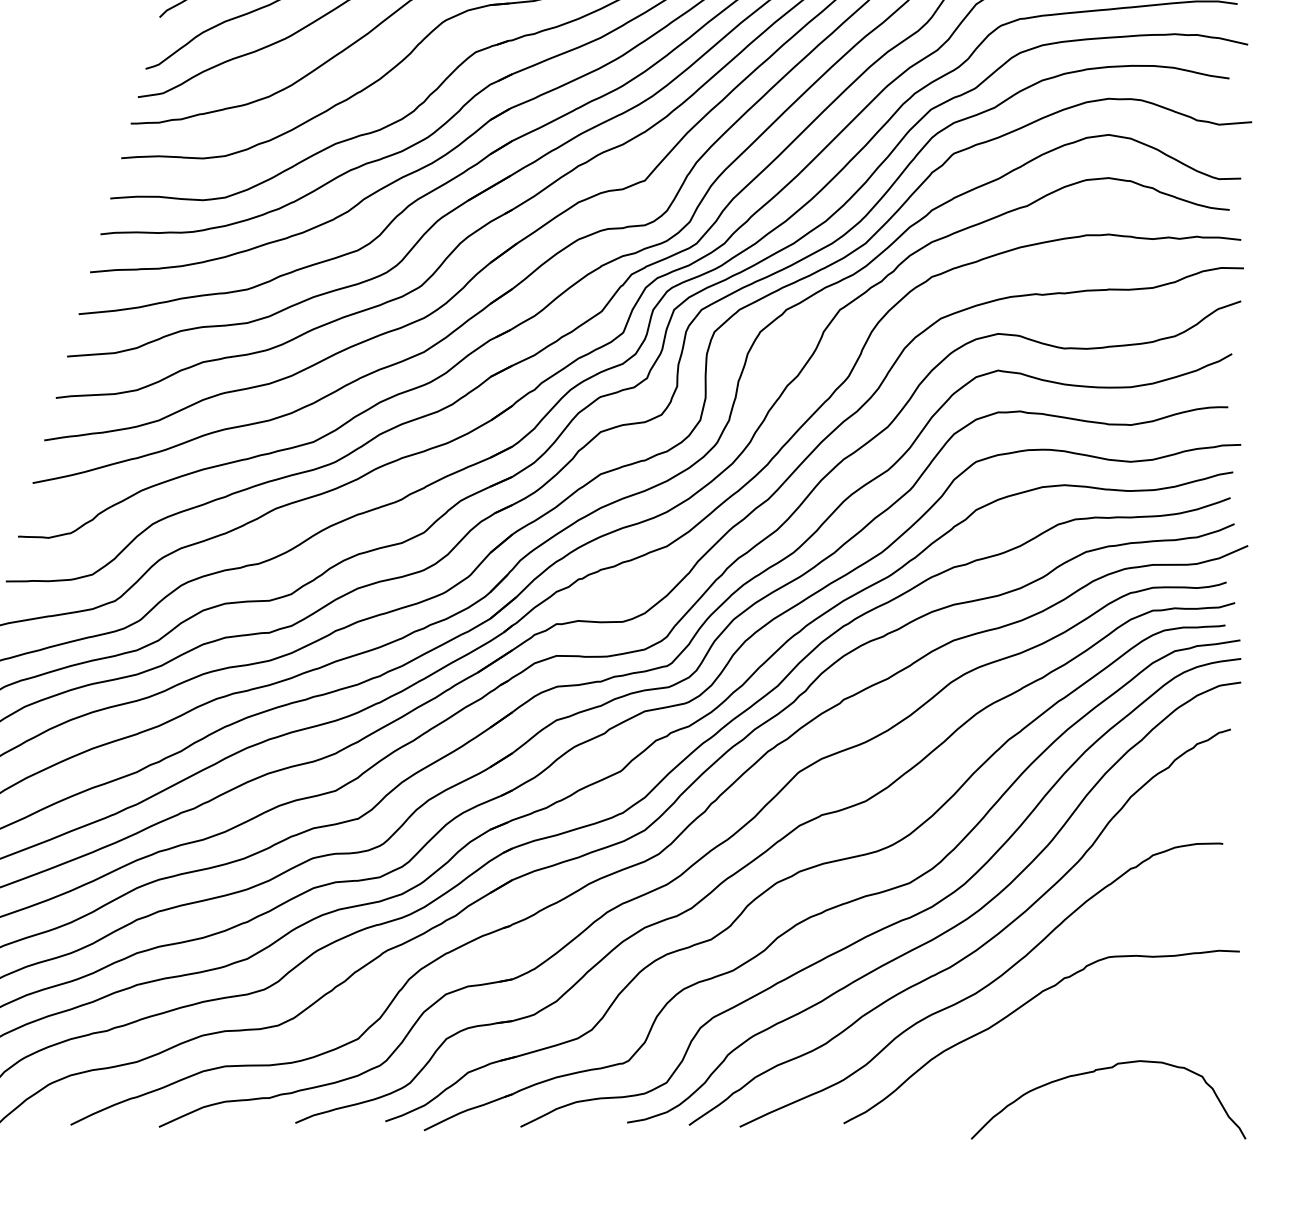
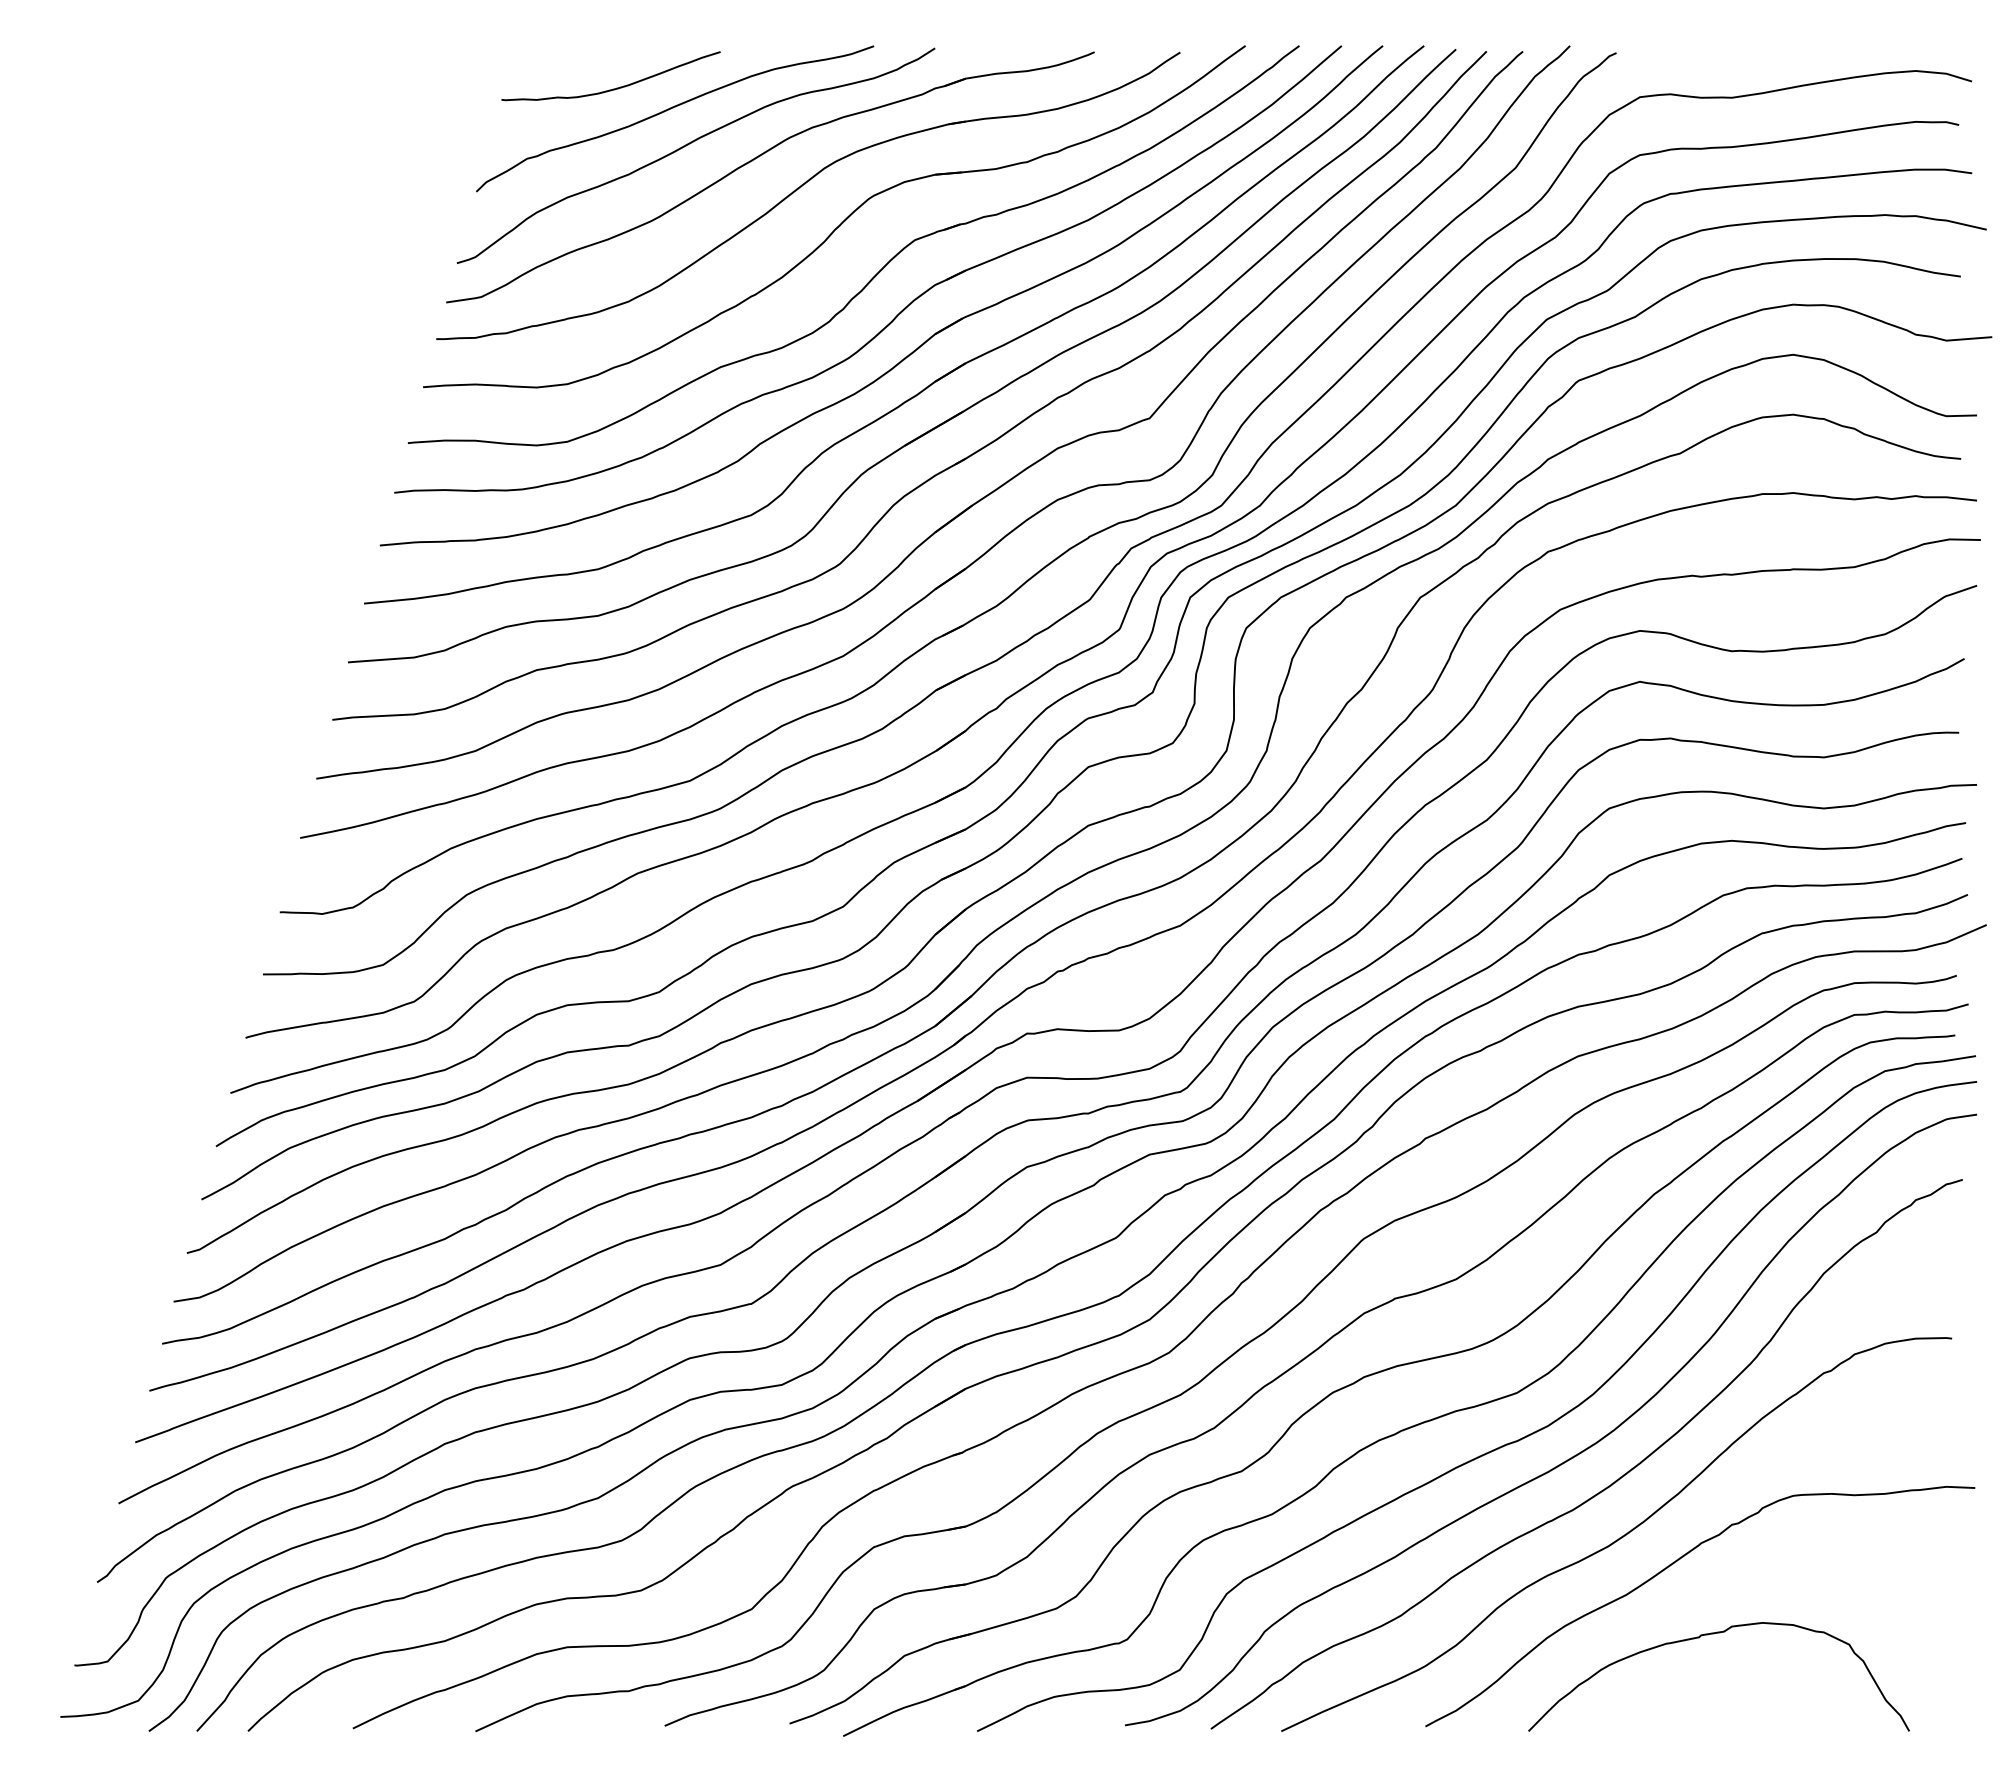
curve: (1105, 1069) -> (1714, 1634), moved

